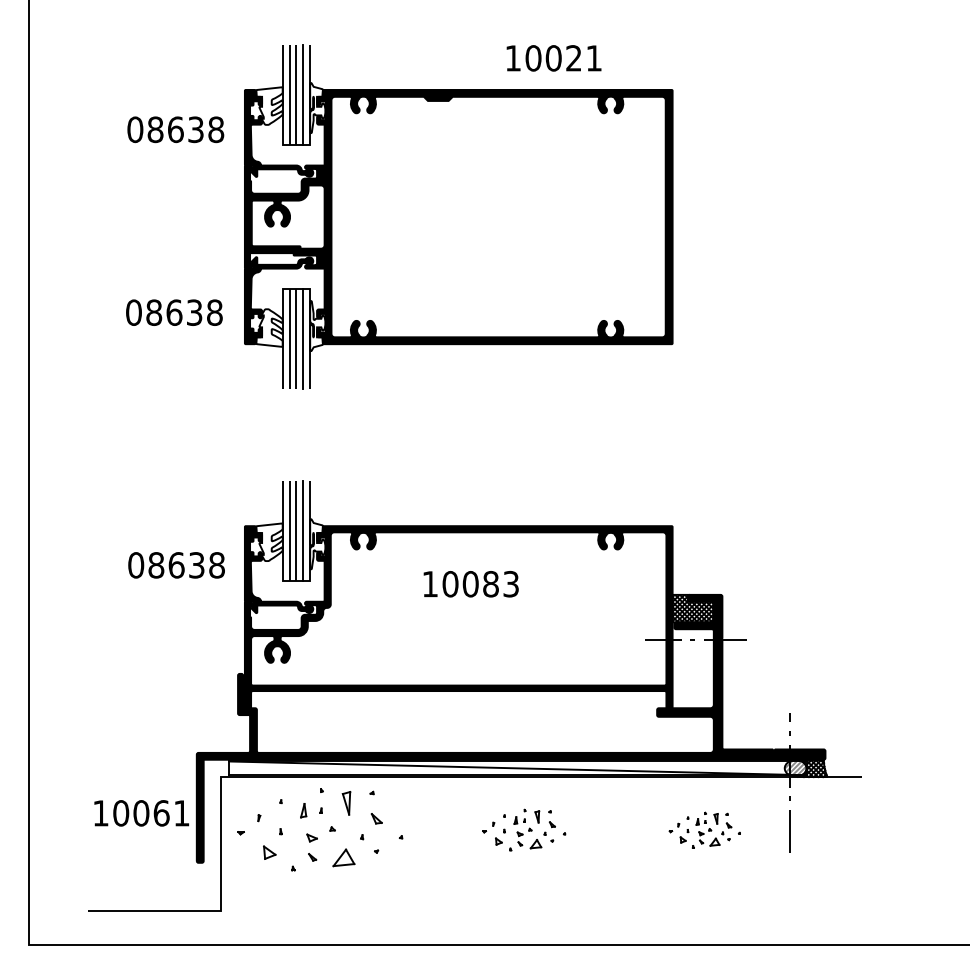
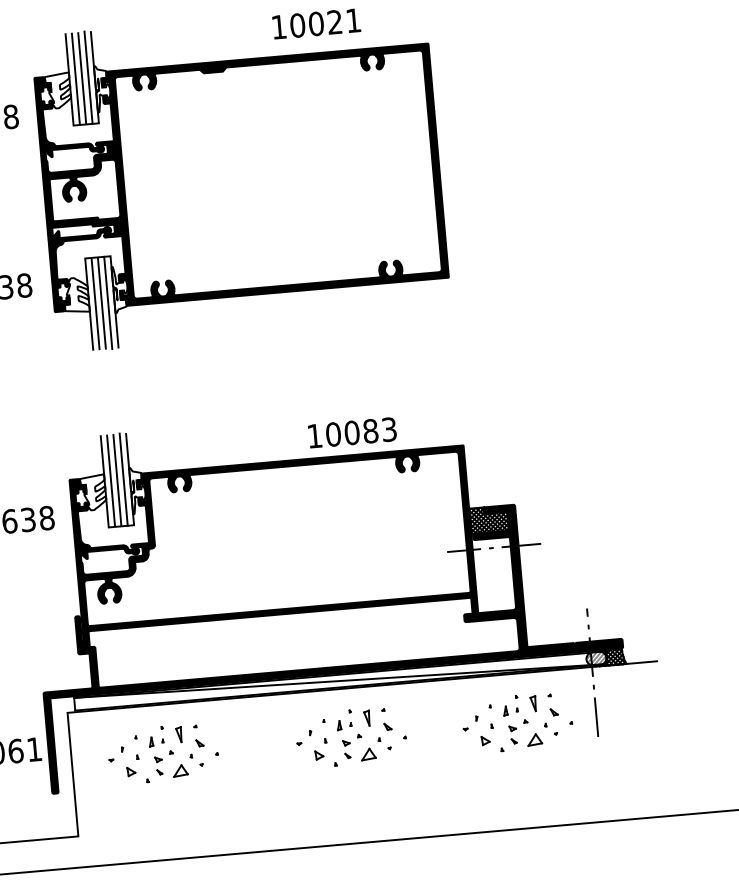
text: (470, 584) -> (351, 433), moved
part: (319, 830) -> (162, 754), size x0.71
part: (523, 830) -> (350, 737), size x1.43
part: (704, 830) -> (517, 723), size x1.67

